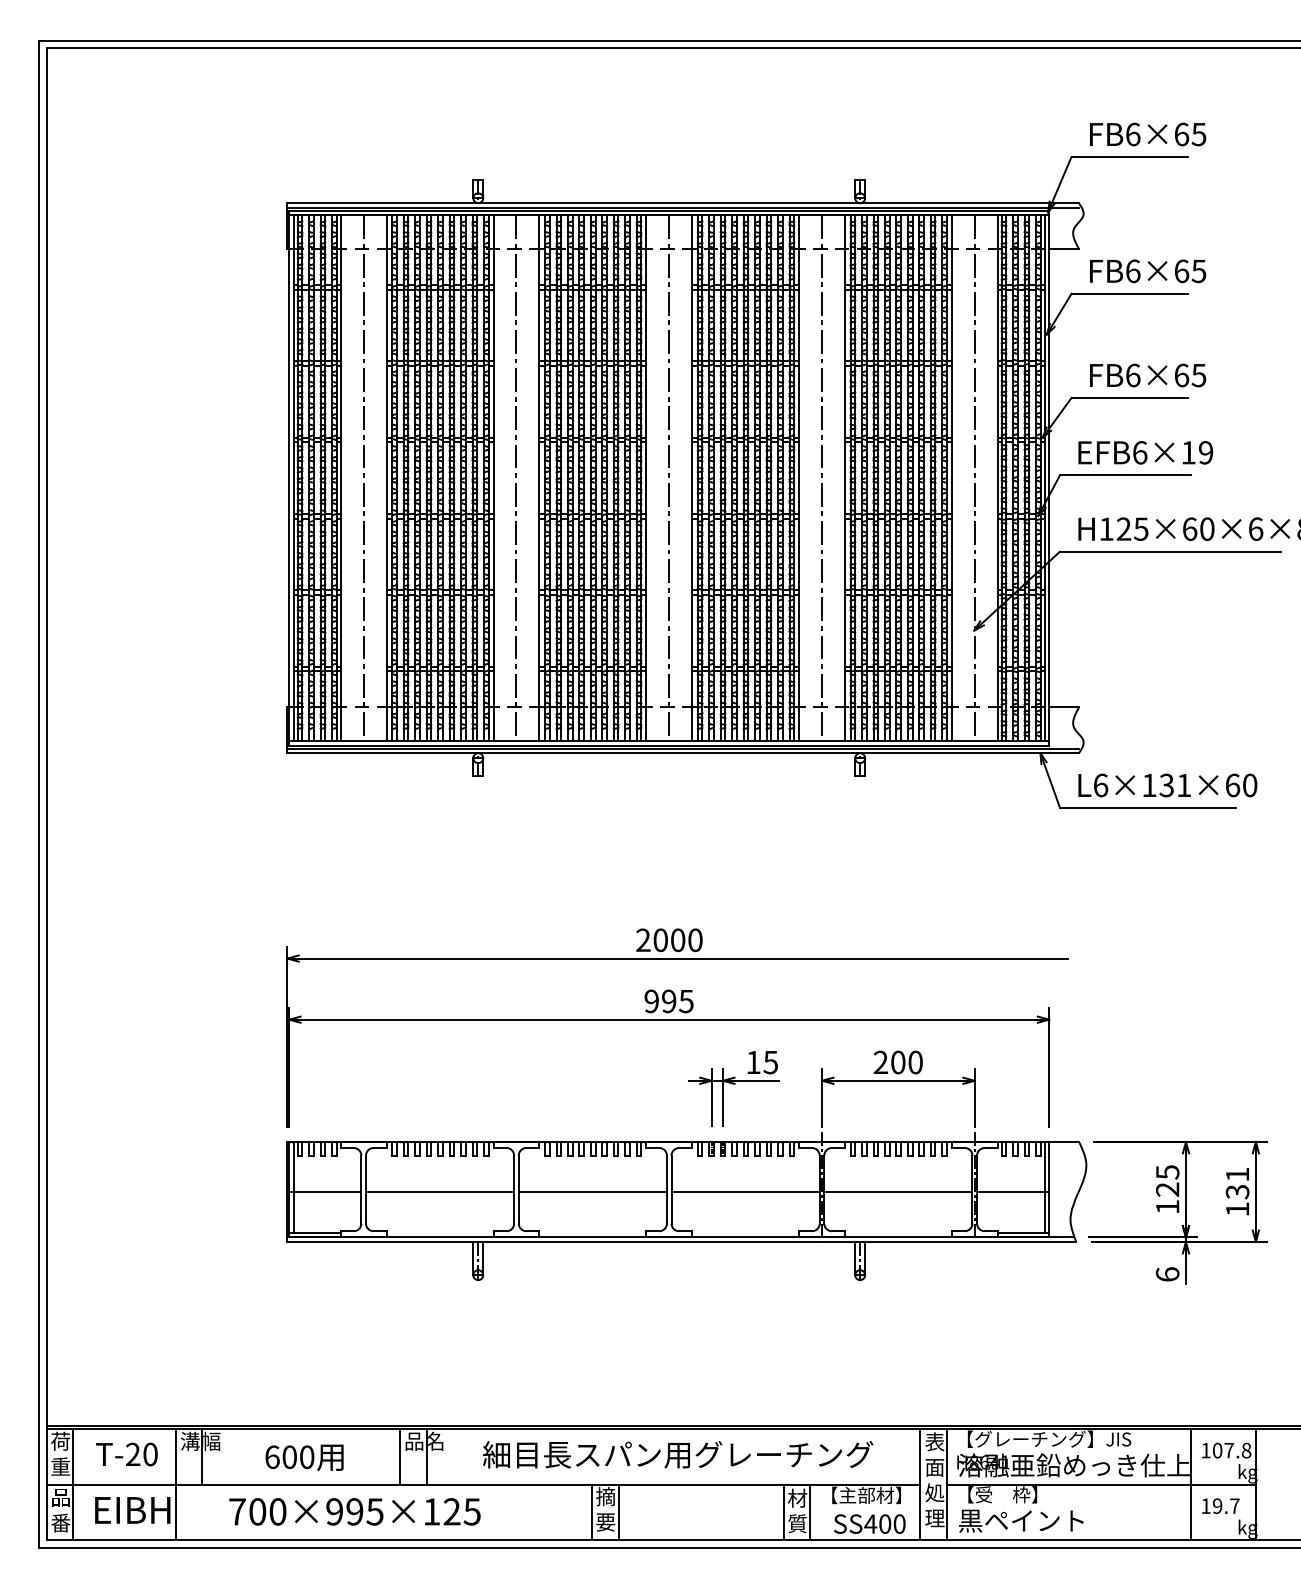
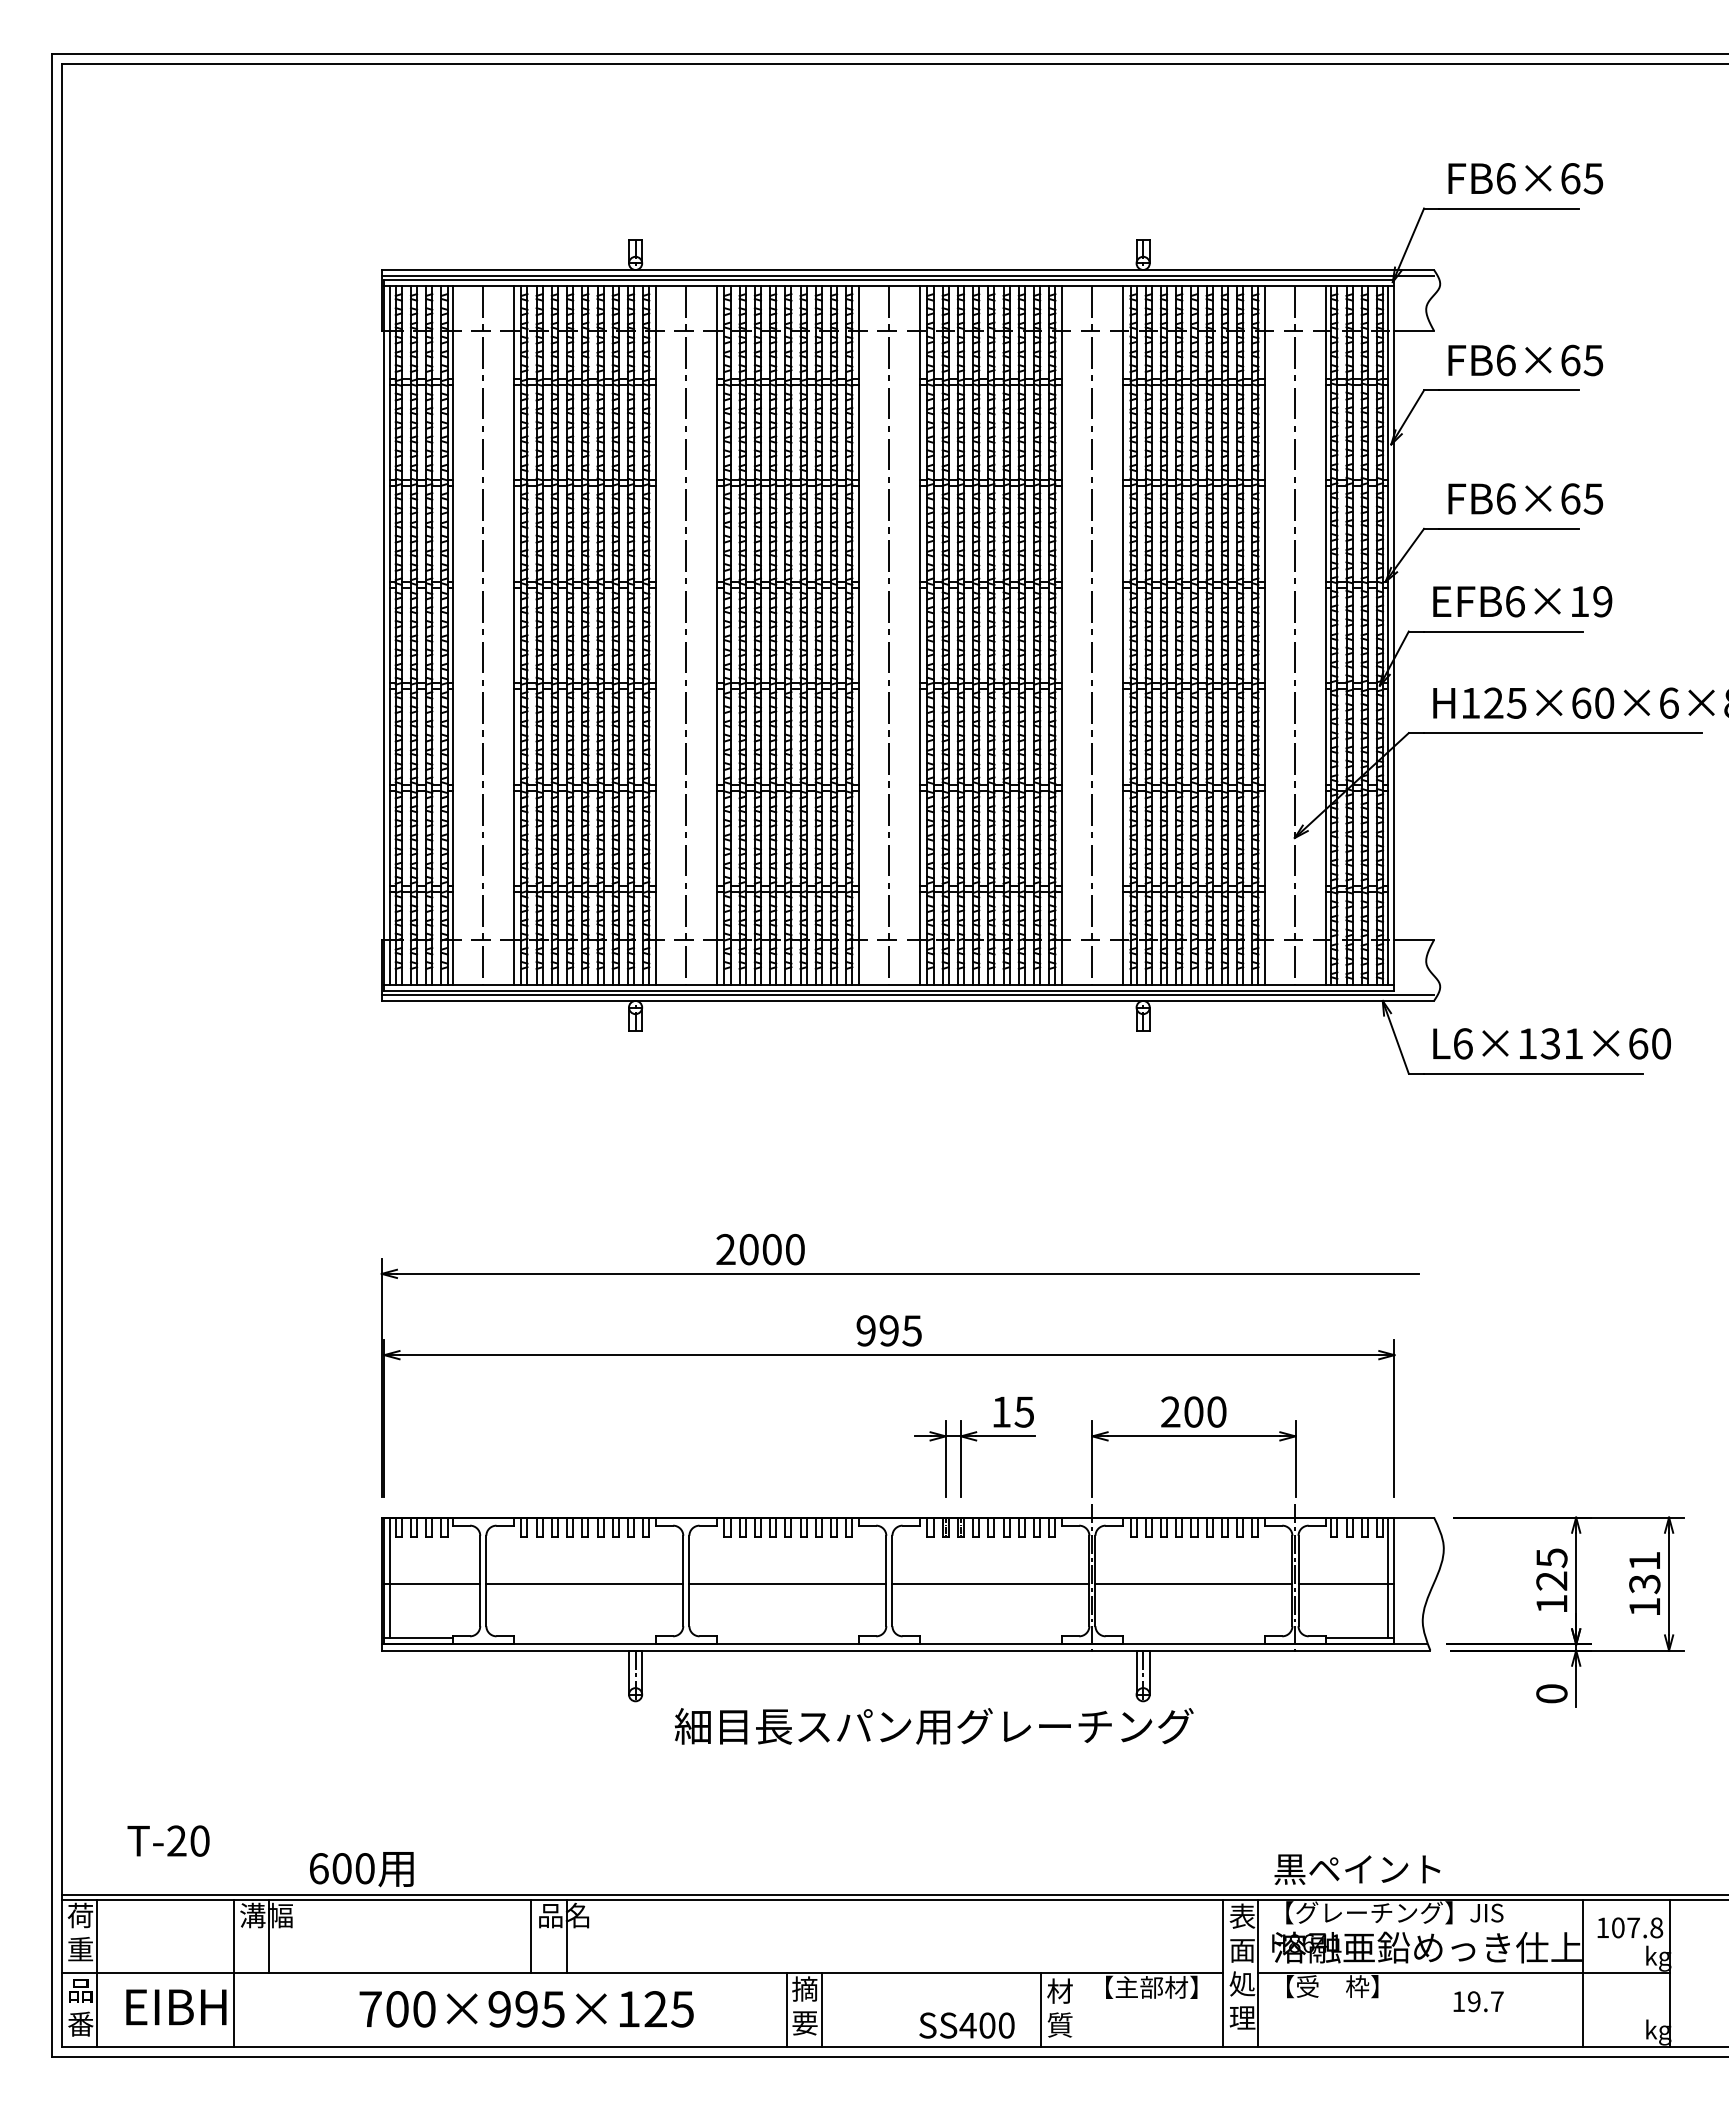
text: (669, 940) -> (760, 1249), moved
text: (1167, 1274) -> (1551, 1693), 6 -> 0
text: (126, 1454) -> (168, 1840), moved
text: (677, 1454) -> (933, 1726), moved
text: (304, 1457) -> (361, 1869), moved
text: (1220, 1506) -> (1478, 2001), moved
text: (354, 1512) -> (526, 2009), moved
line: (810, 1512) -> (1076, 2010), removed
text: (1021, 1521) -> (1357, 1869), moved
text: (869, 1524) -> (966, 2025), moved

